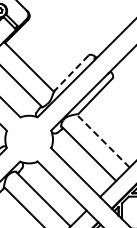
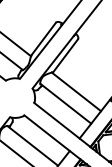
line: (71, 73) -> (43, 39), dashed -> solid
line: (103, 140) -> (76, 91), dashed -> solid

